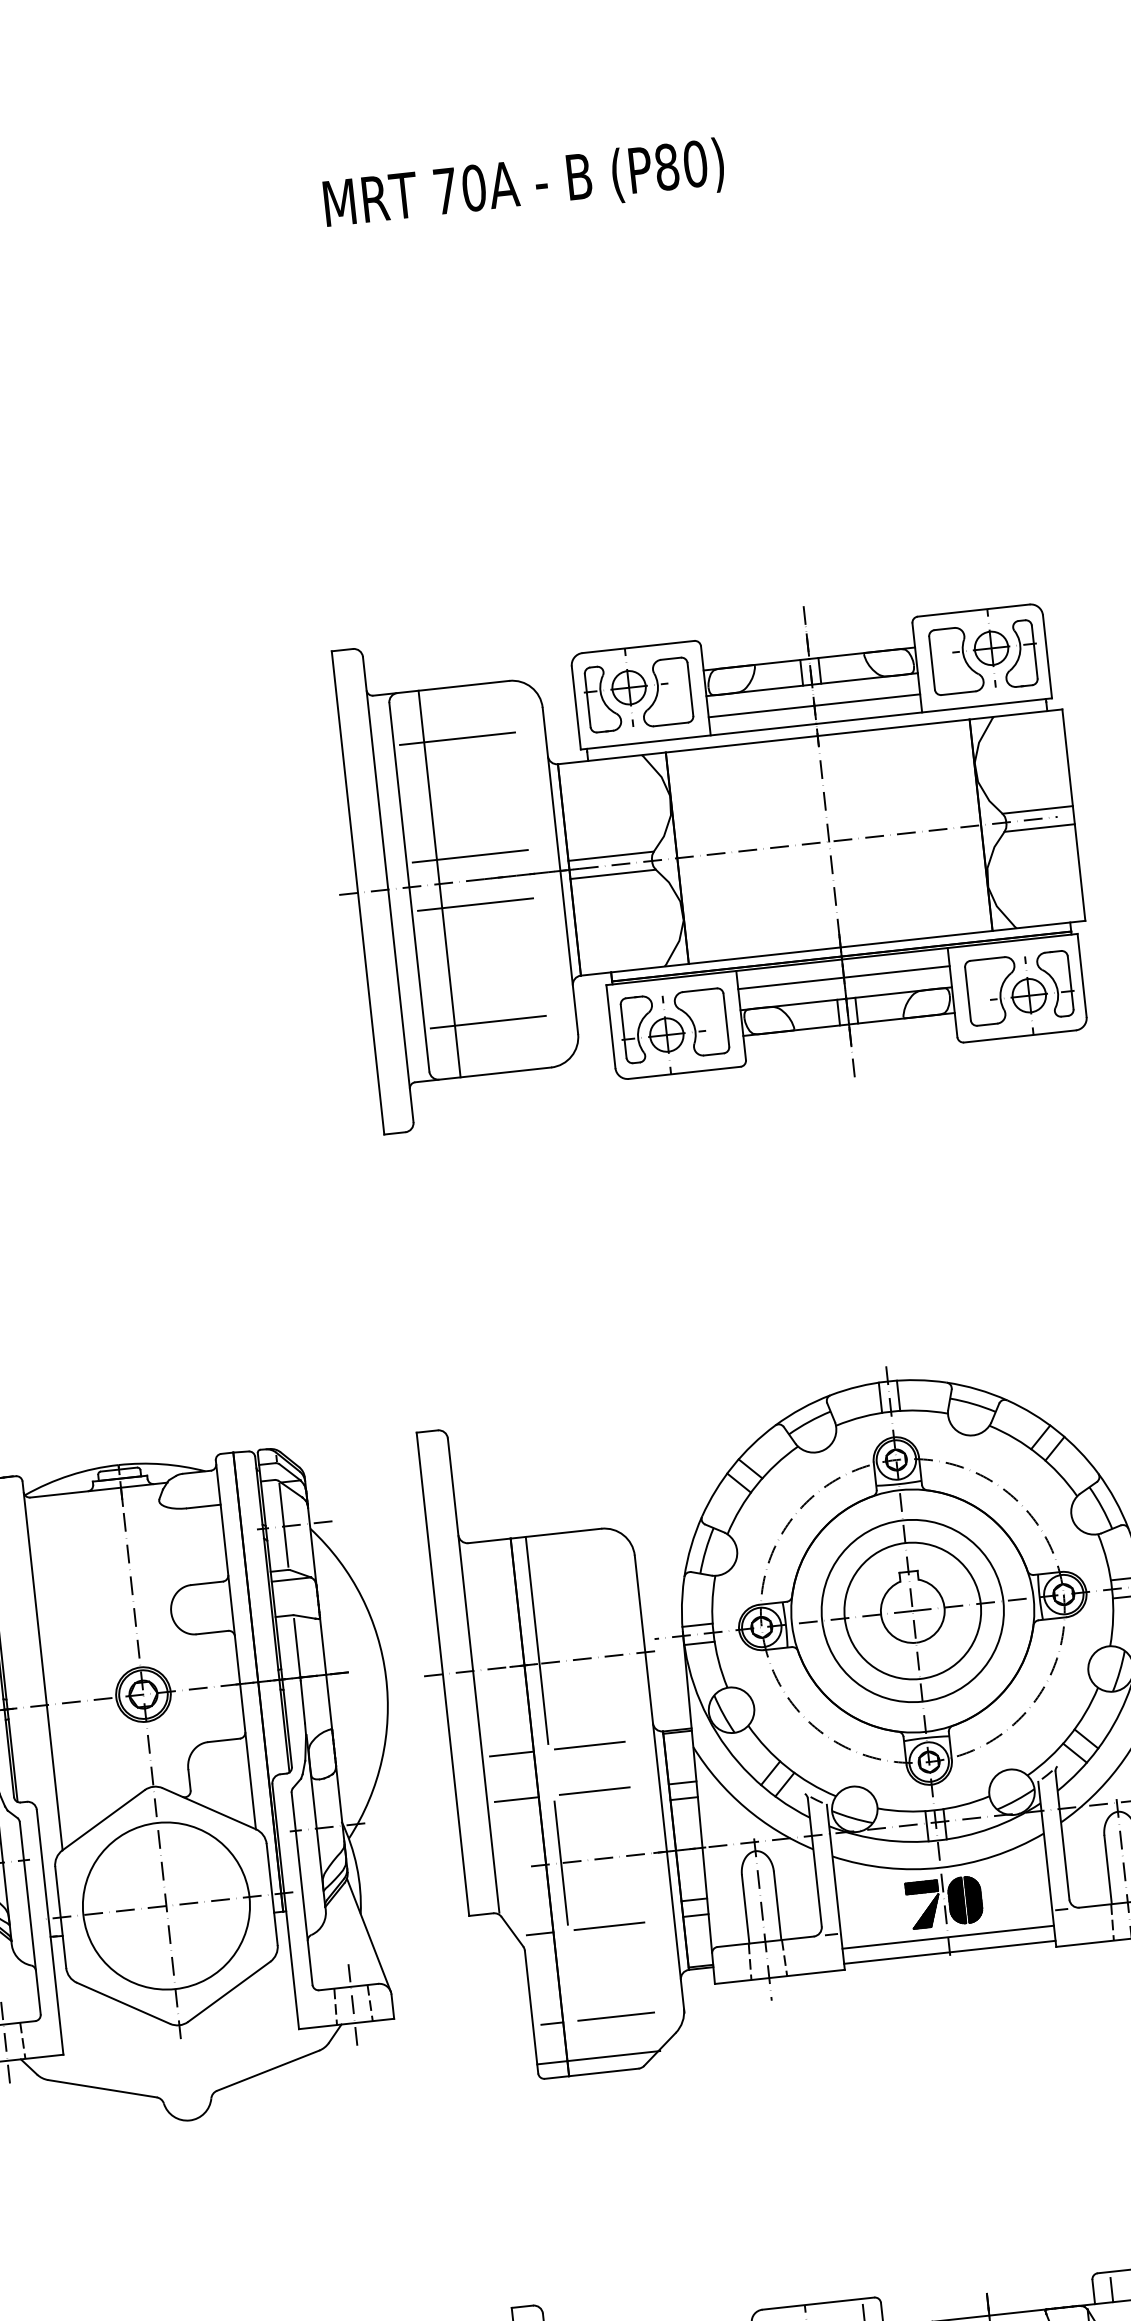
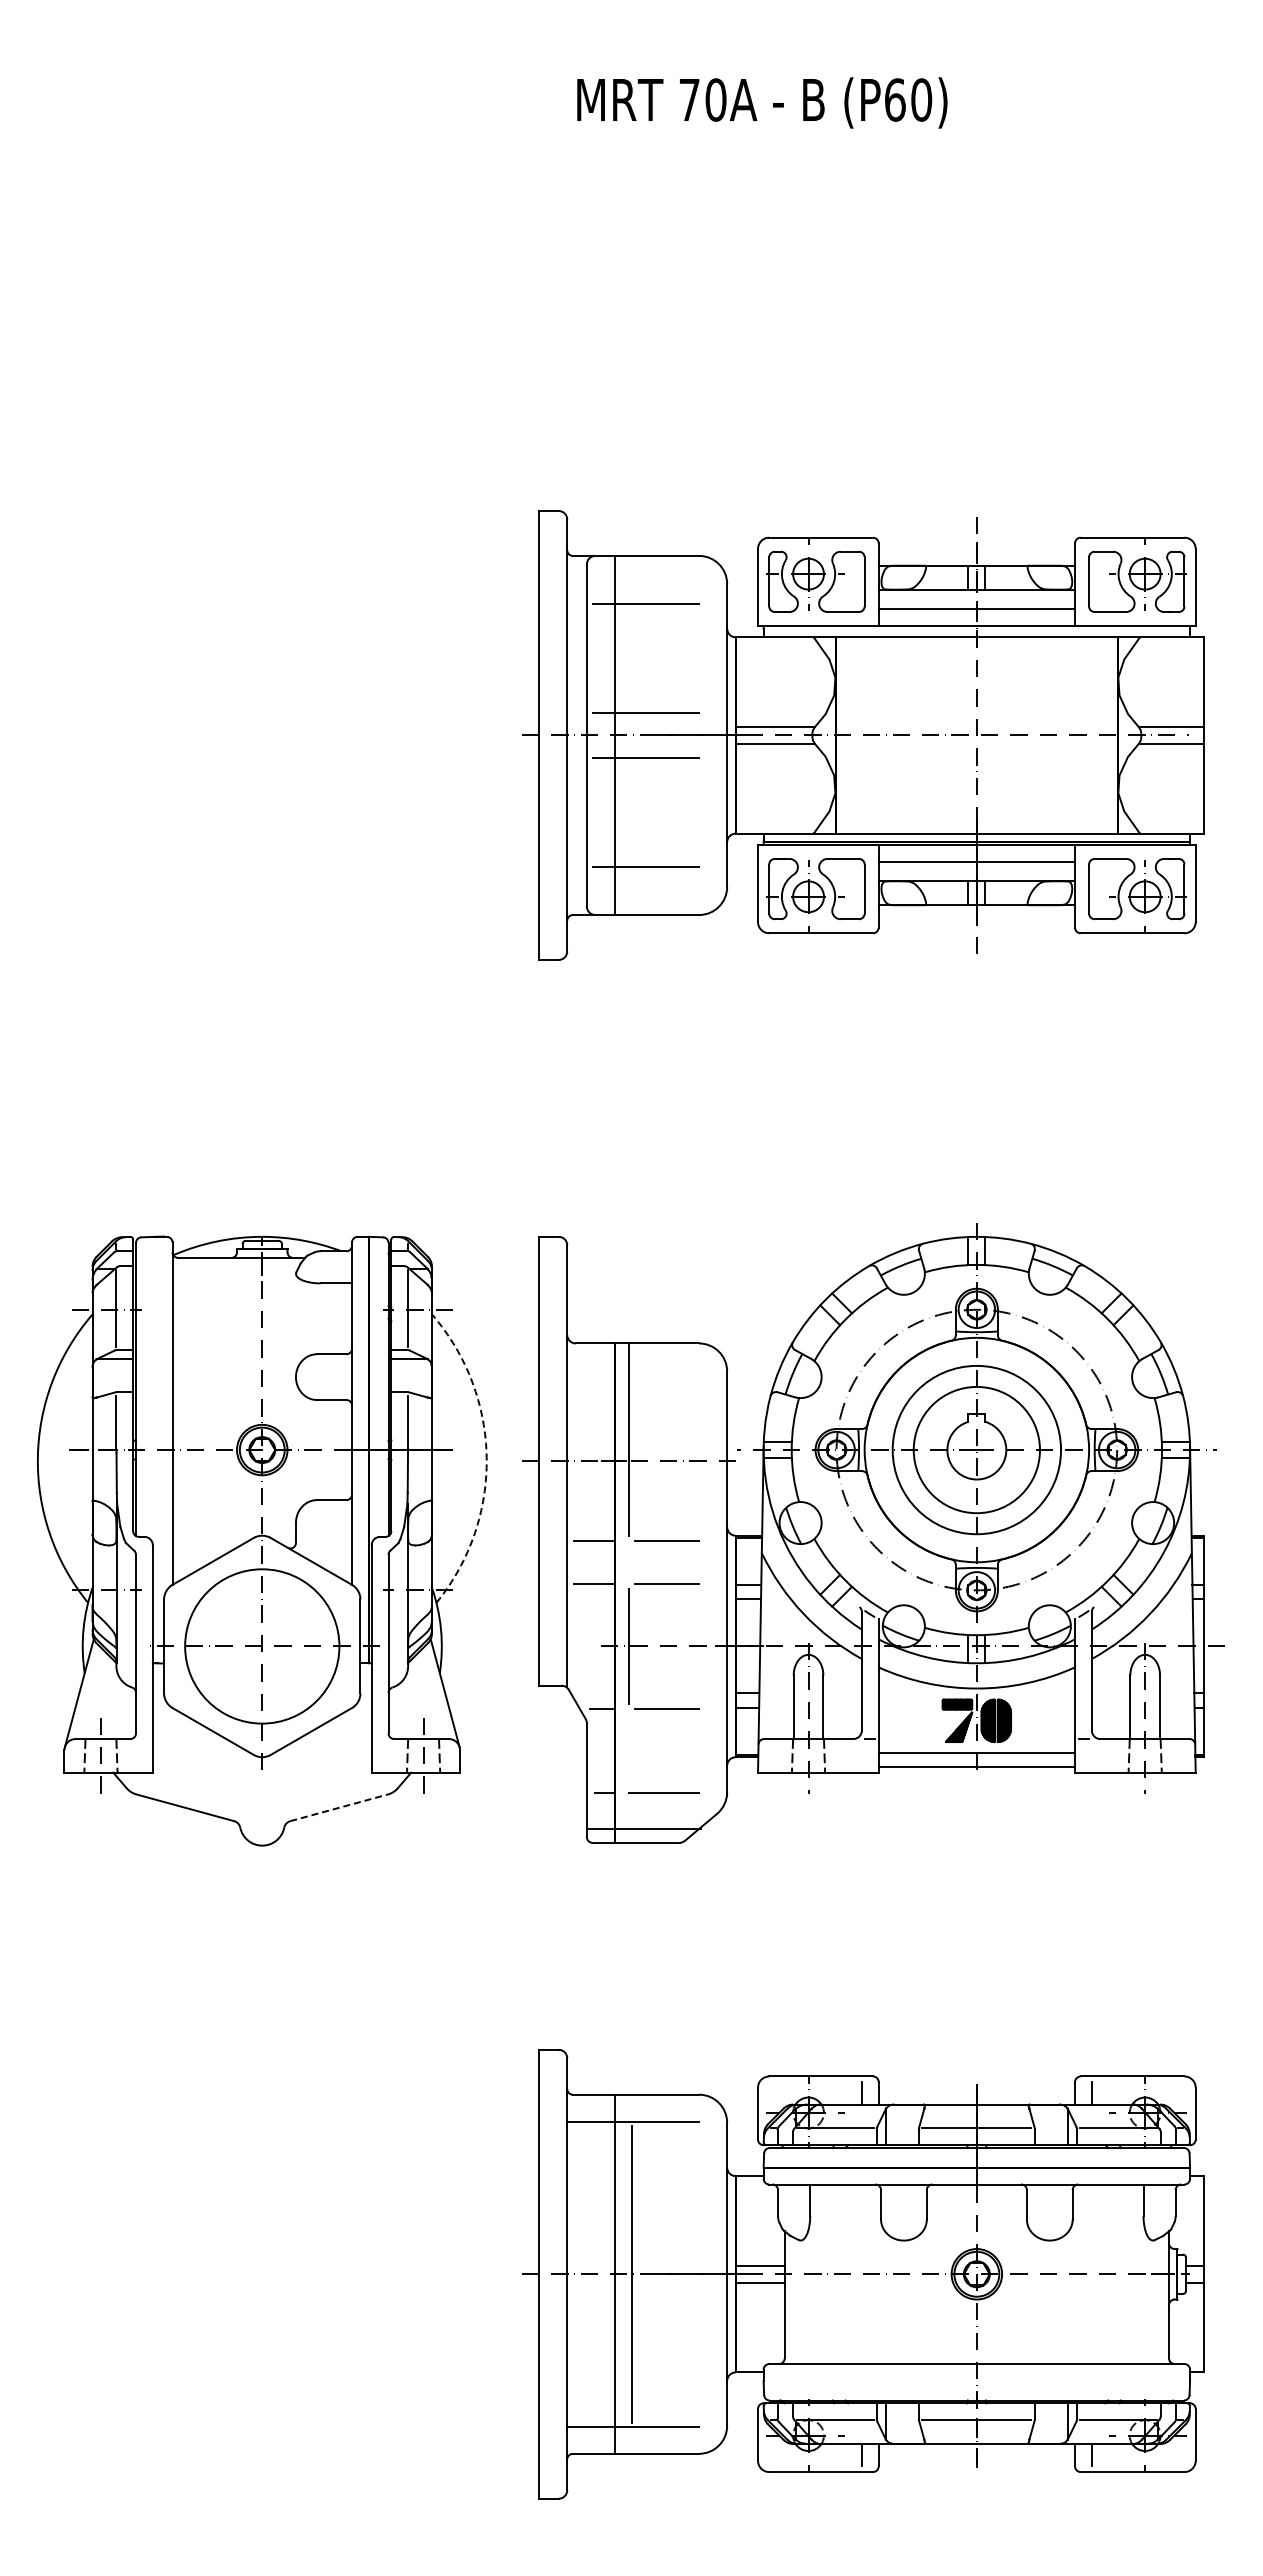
text: (667, 166) -> (895, 99), (P80) -> (P60)
arc: (385, 1676) -> (486, 1457), solid -> dashed
line: (268, 2070) -> (339, 1807), solid -> dashed

